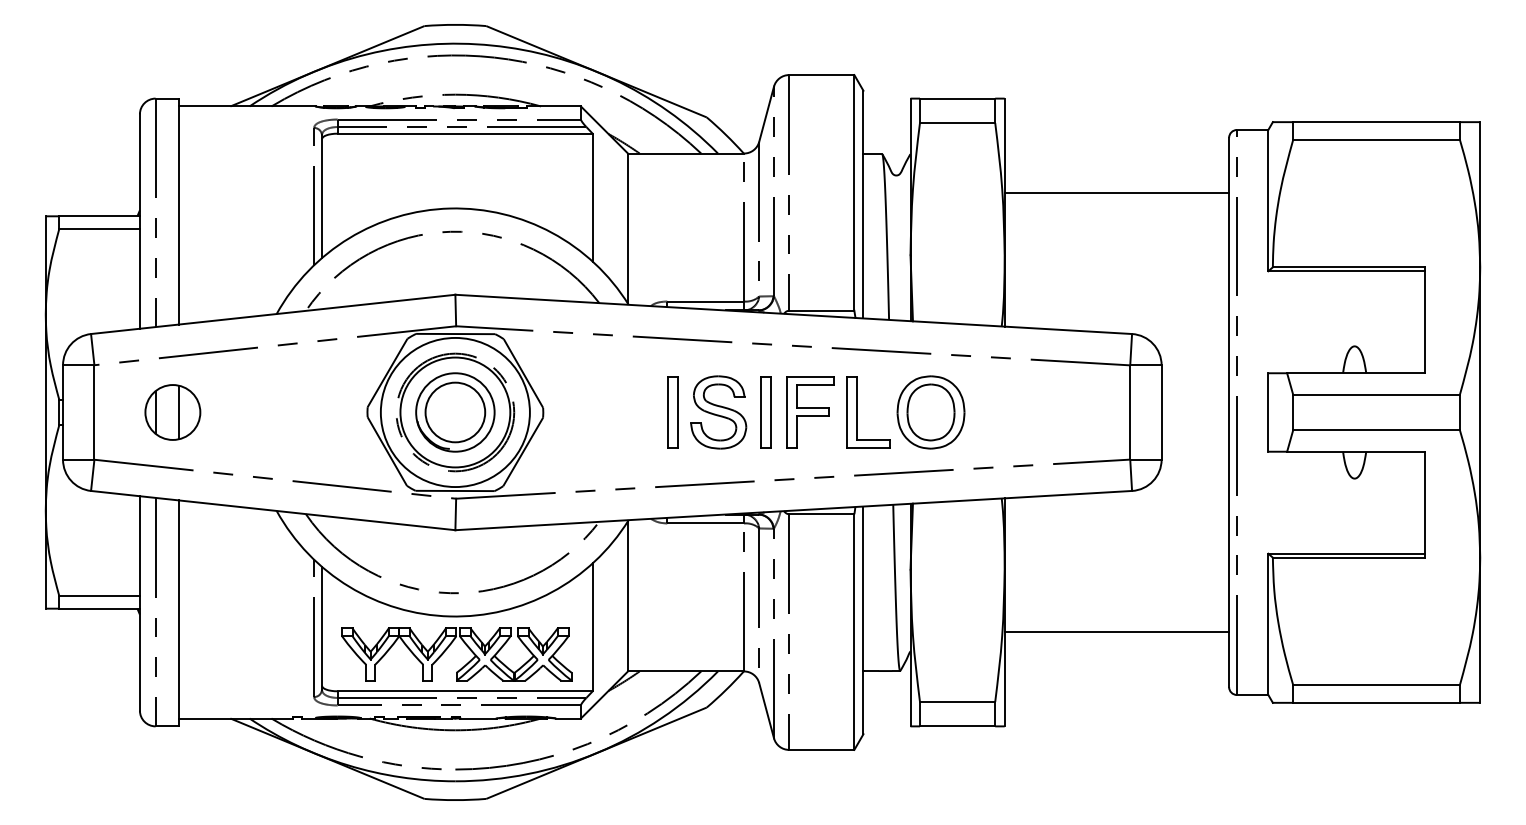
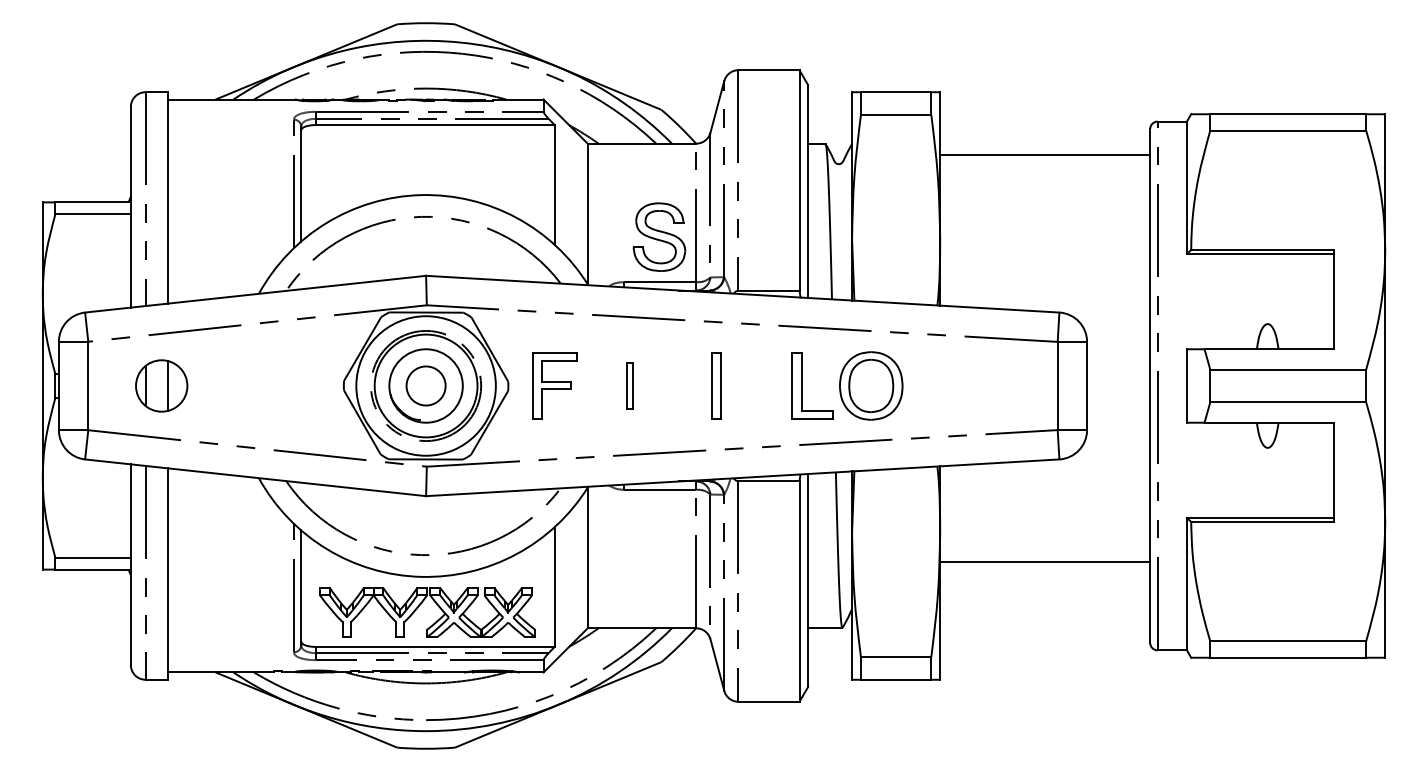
line: (1116, 192) -> (1044, 154), moved
circle: (455, 412) -> (426, 386), size x0.7
part: (672, 412) -> (629, 386), size x0.7
part: (718, 412) -> (659, 237), moved
part: (810, 412) -> (554, 386), moved
line: (1116, 632) -> (1044, 561), moved

